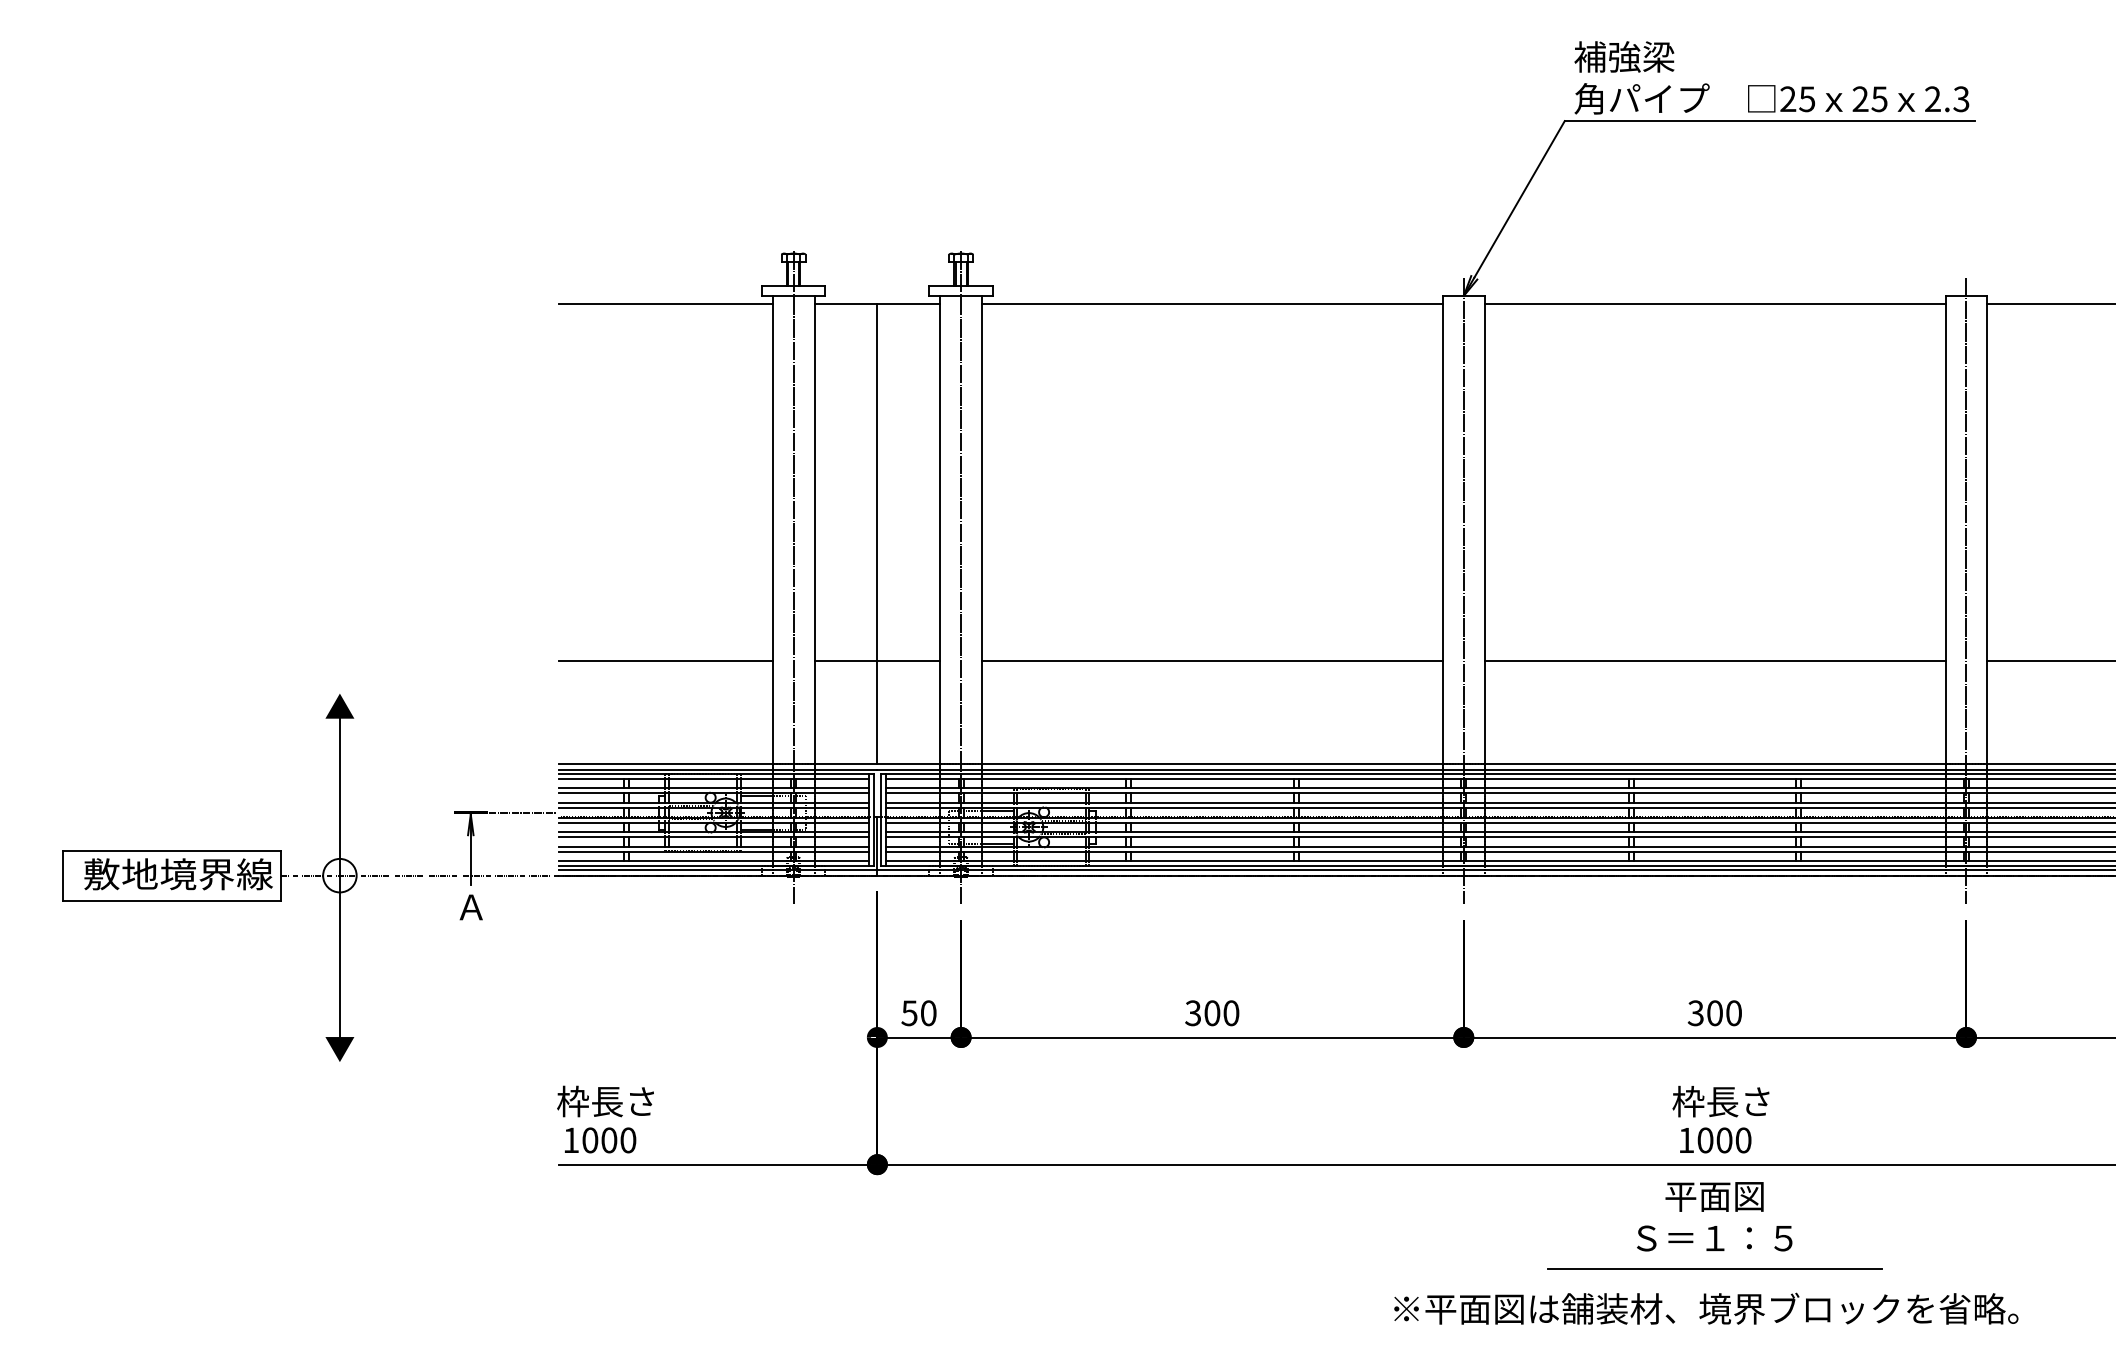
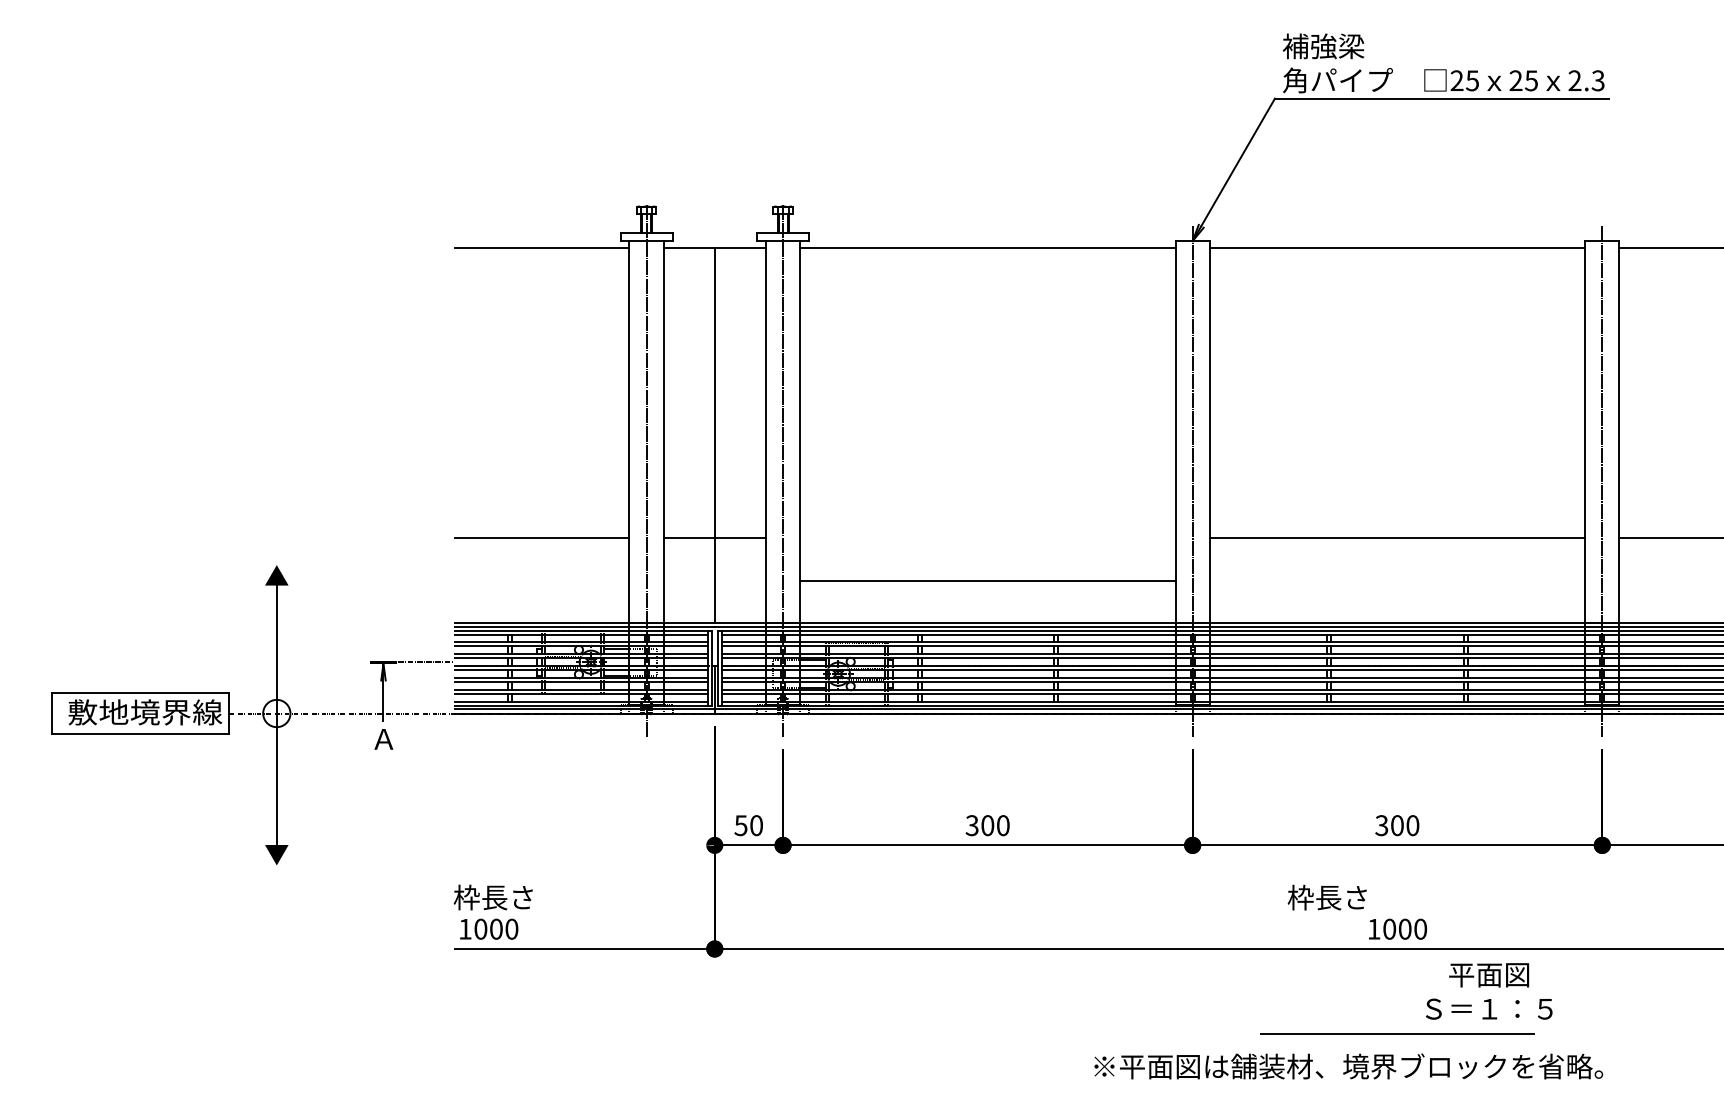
line: (1212, 660) -> (987, 580), moved
text: (1720, 1101) -> (1326, 897), moved
text: (1714, 1216) -> (1489, 991), moved
text: (1706, 1308) -> (1348, 1066), moved

